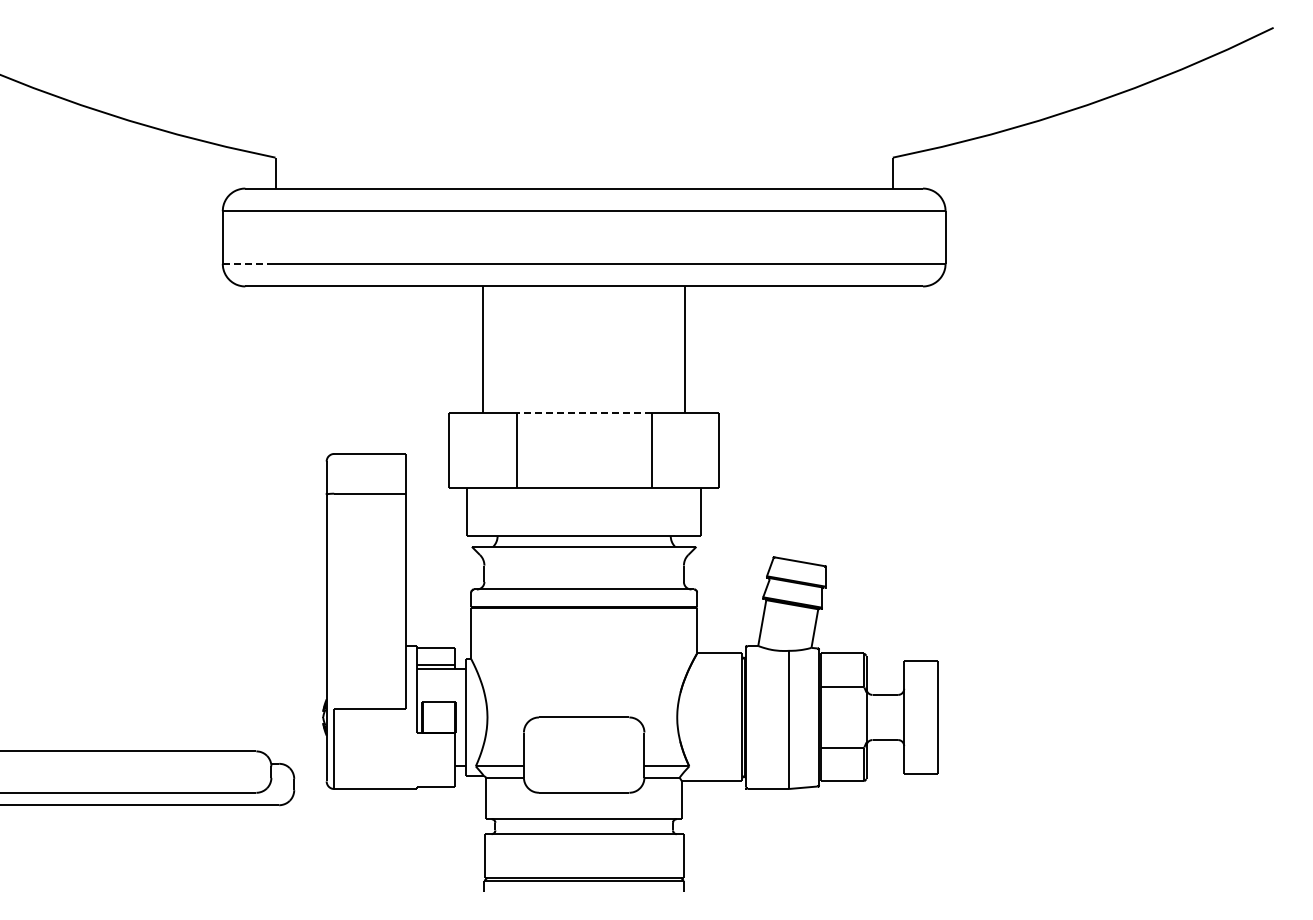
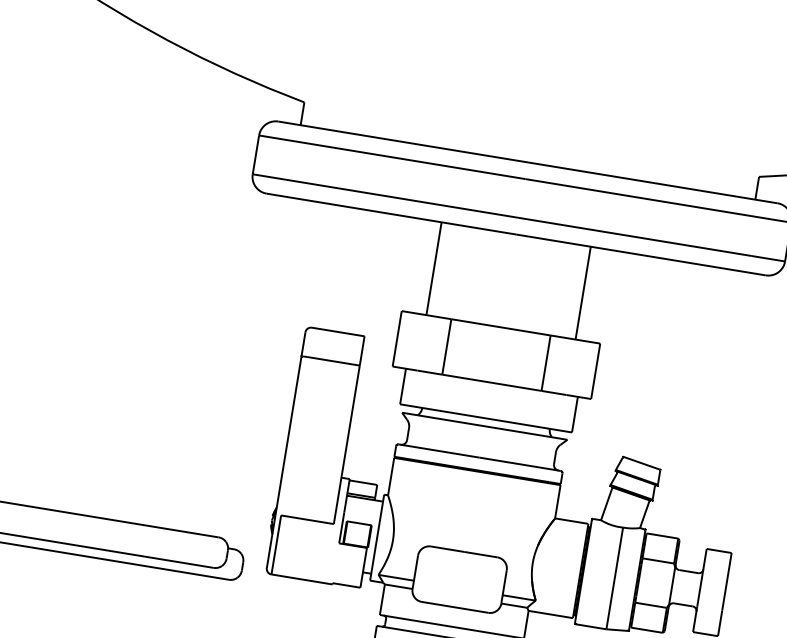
line: (245, 263) -> (269, 176), dashed -> solid
line: (583, 412) -> (500, 327), dashed -> solid

